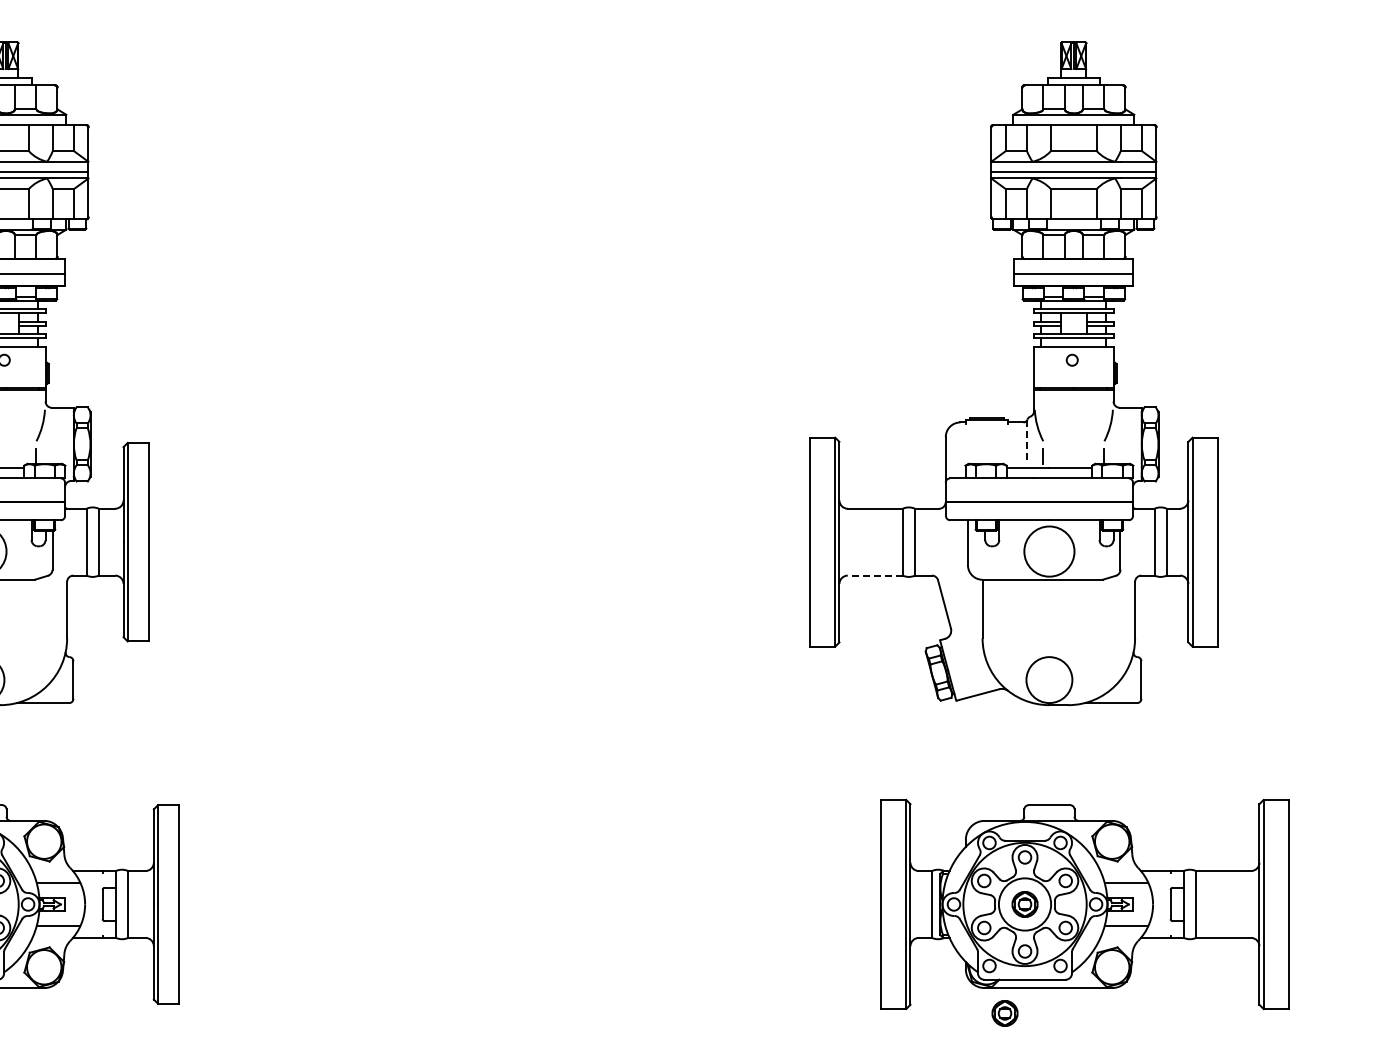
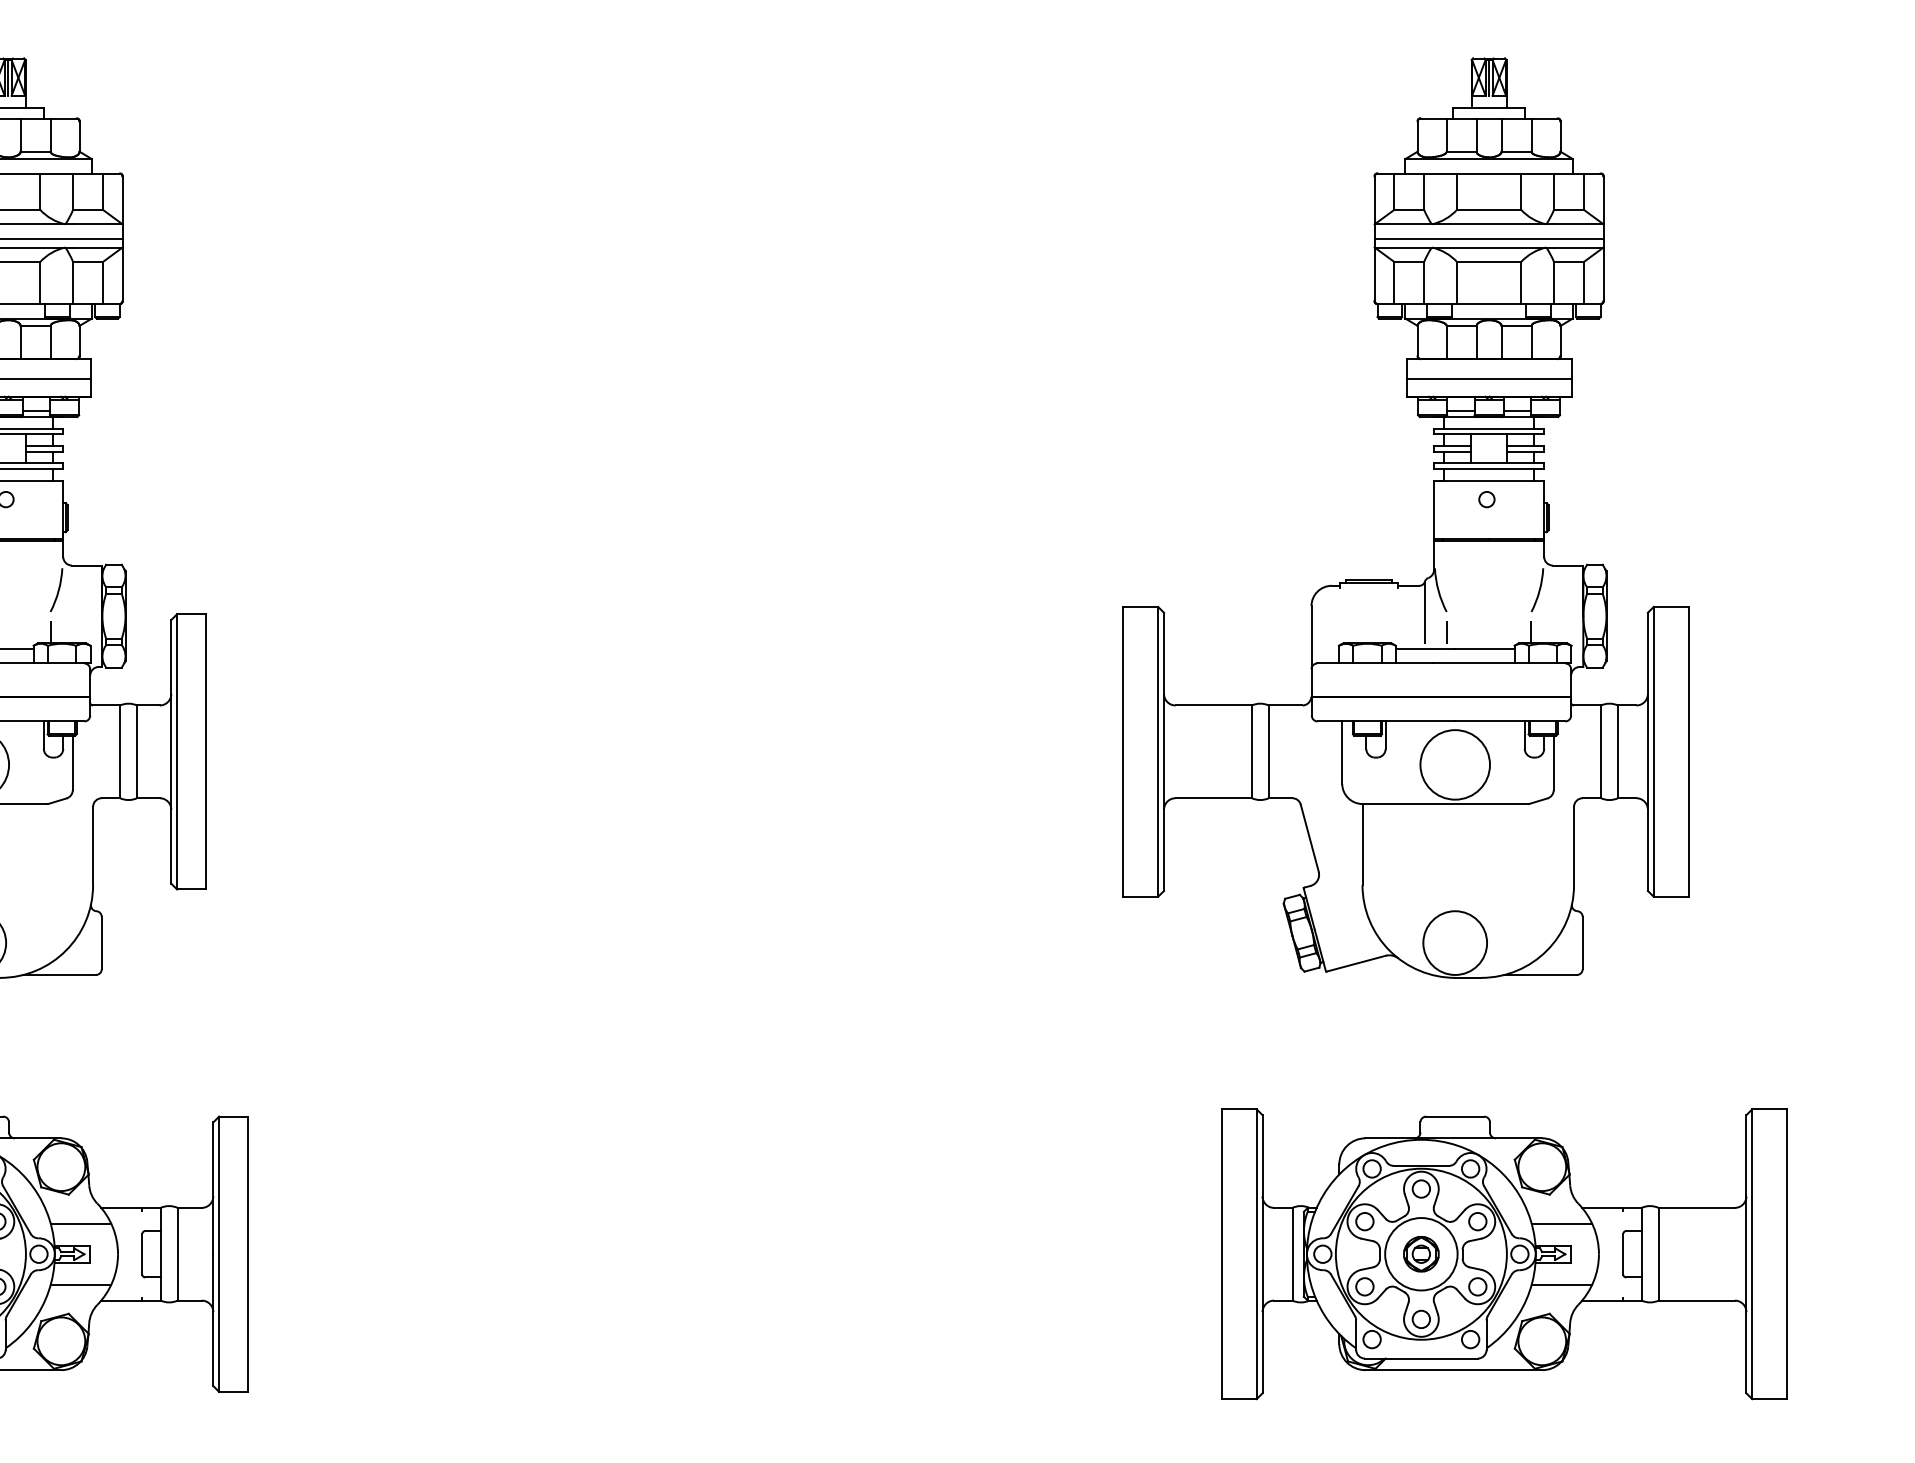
line: (1027, 441) -> (1424, 612), dashed -> solid
line: (875, 575) -> (1214, 798), dashed -> solid
part: (1004, 1013) -> (1392, 1405), removed

